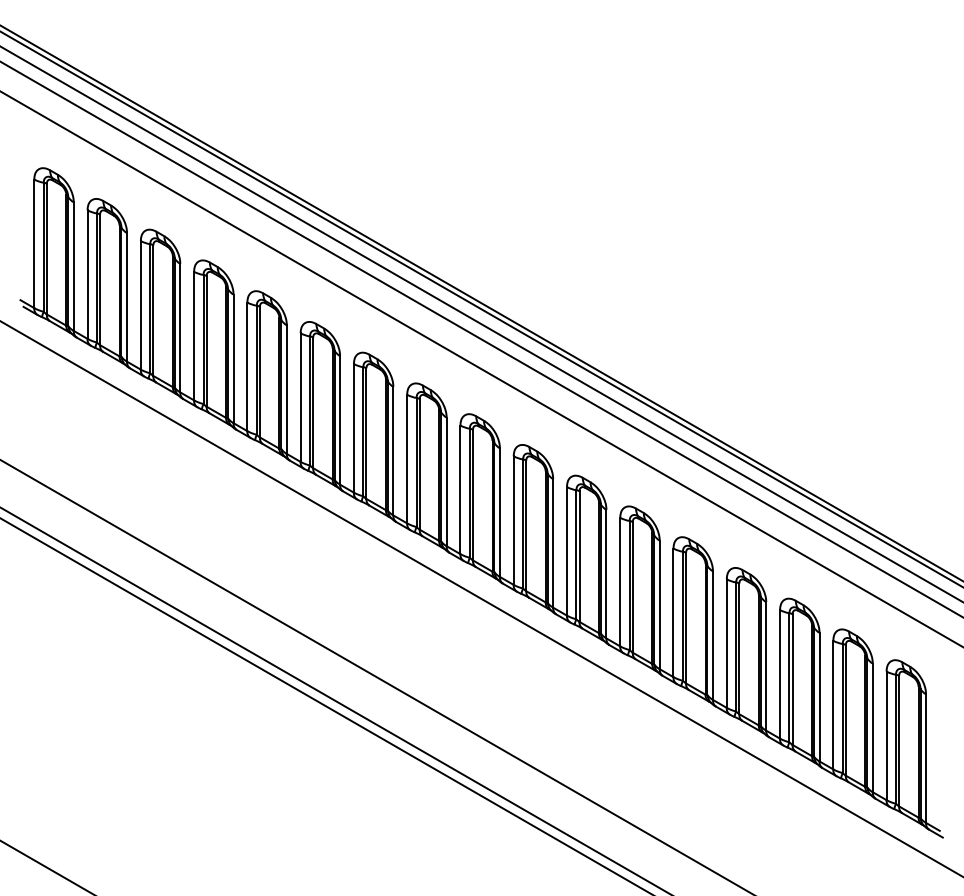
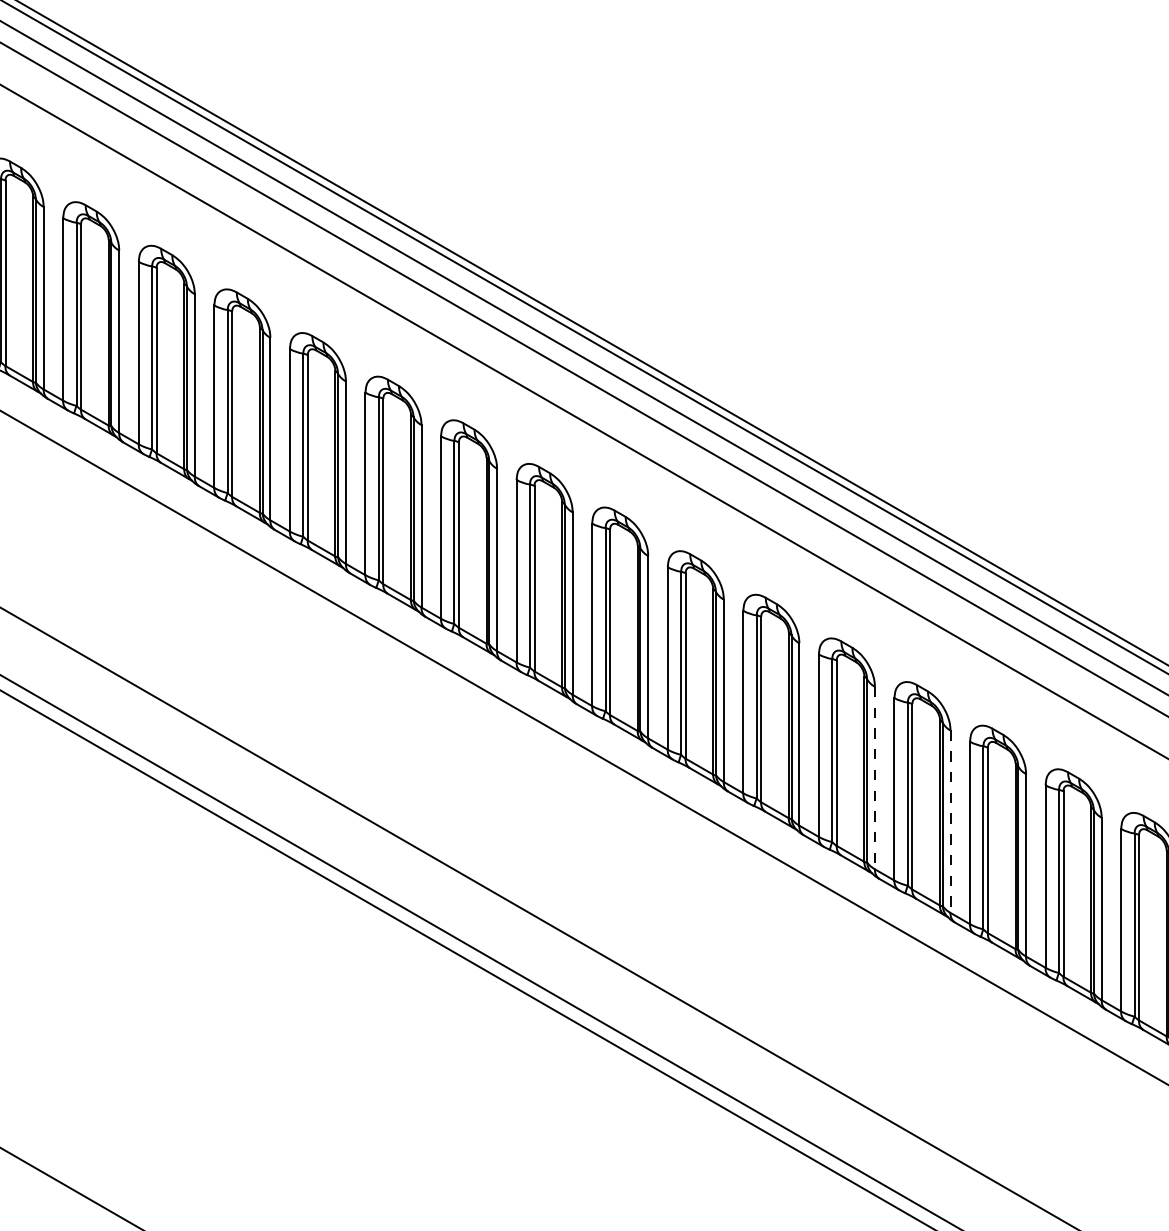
line: (713, 636) -> (875, 779), solid -> dashed
line: (766, 666) -> (950, 821), solid -> dashed

